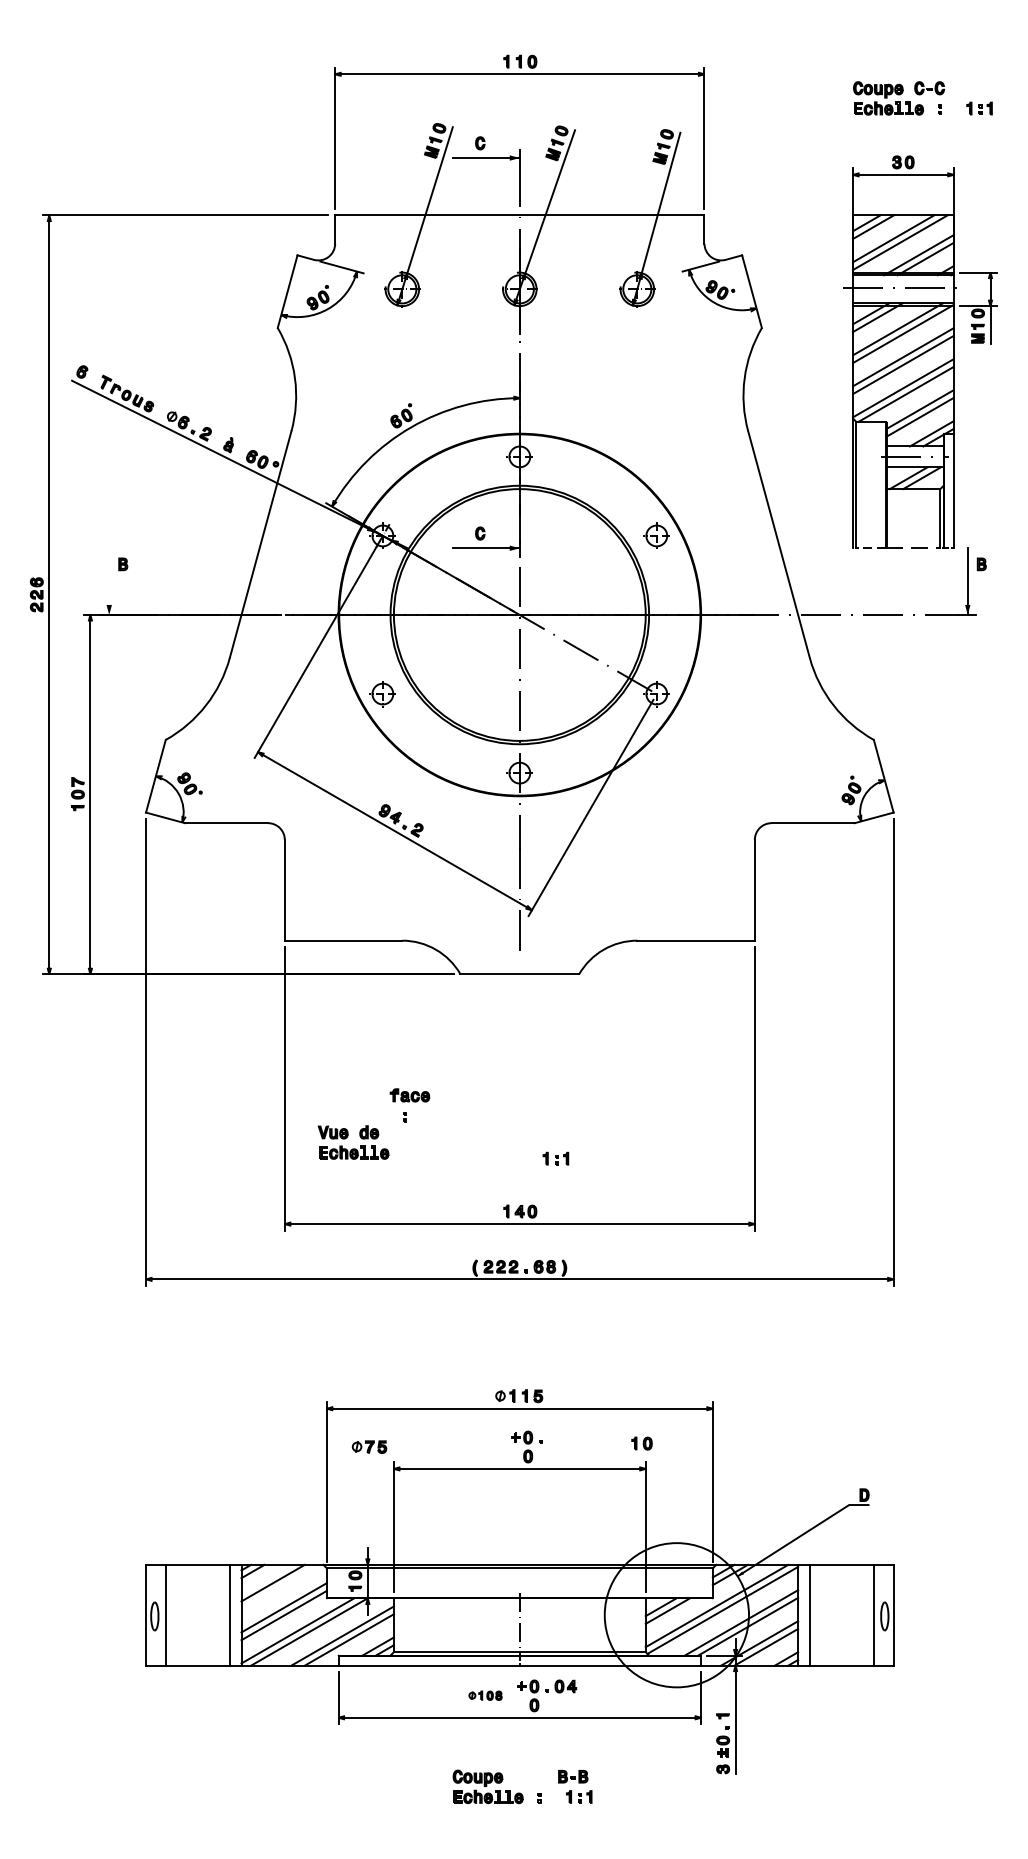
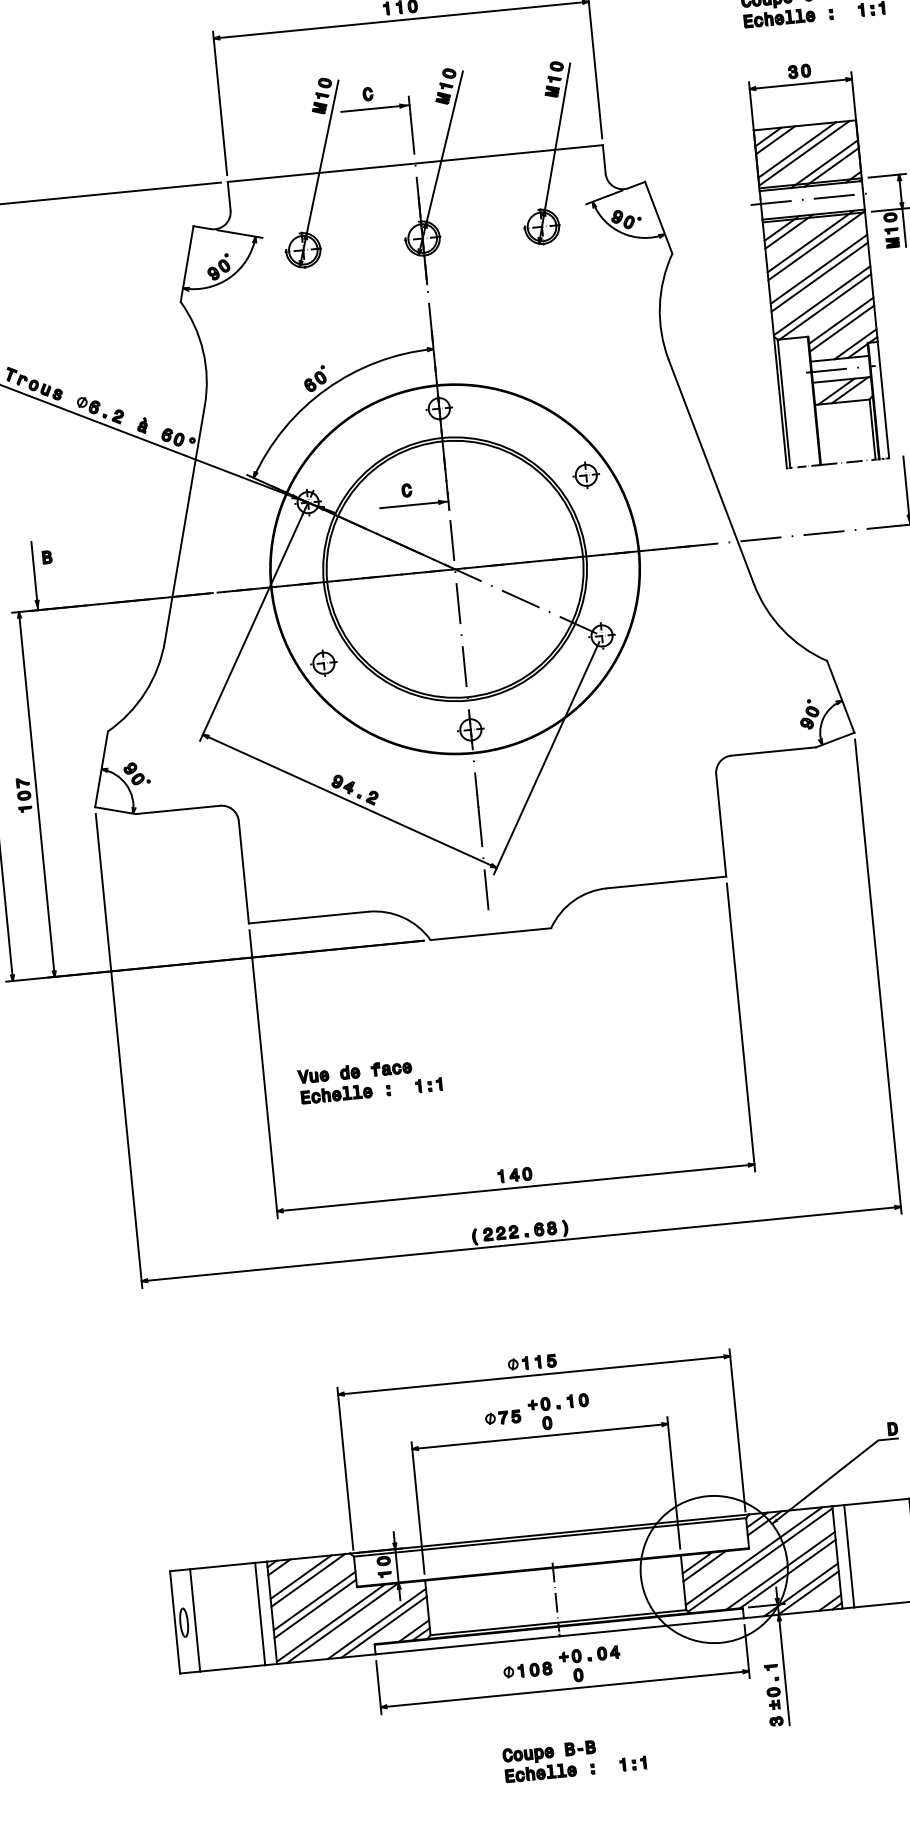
line: (109, 581) -> (35, 576), added
part: (353, 1142) -> (335, 1084), moved
part: (555, 1158) -> (428, 1085), moved
part: (641, 1443) -> (577, 1400), moved
part: (369, 1446) -> (503, 1417), moved
line: (279, 1586) -> (307, 1579), added
part: (485, 1695) -> (527, 1670), size x1.43
part: (573, 1776) -> (580, 1747), moved

